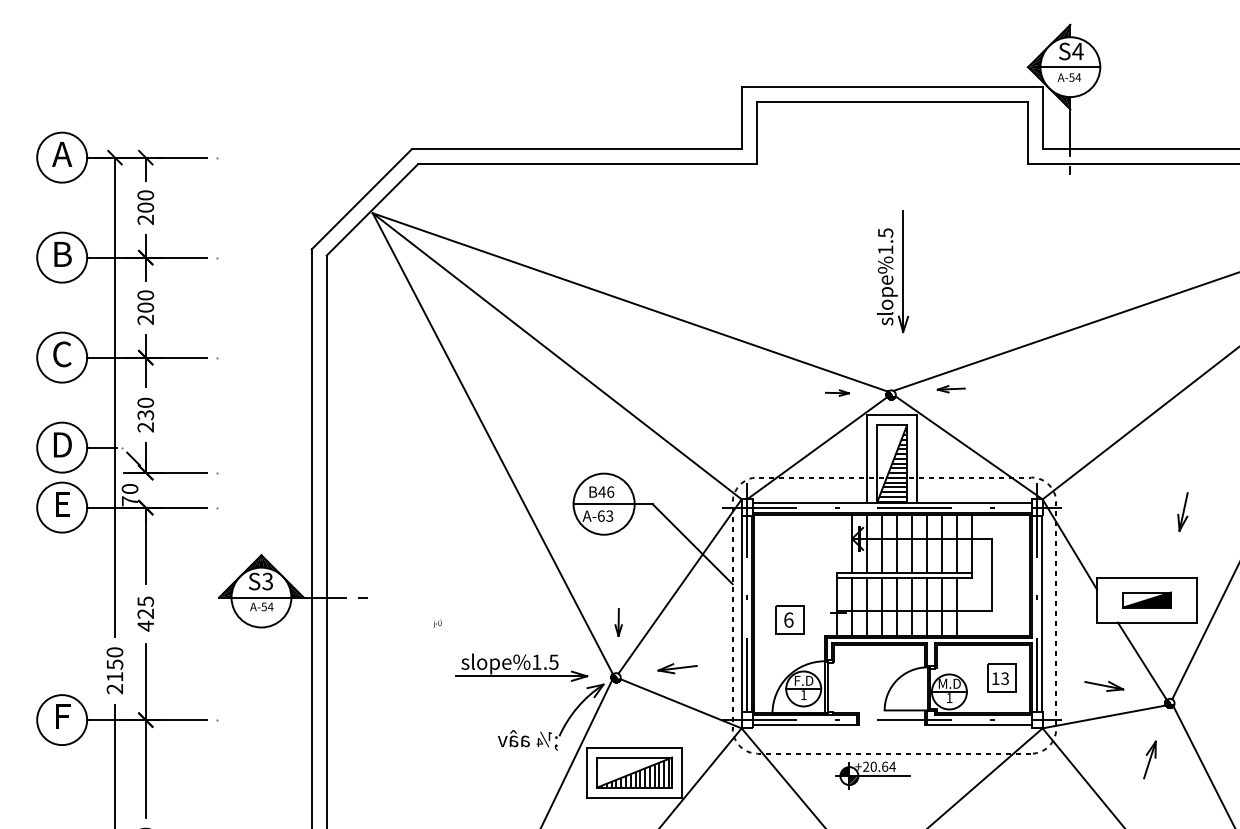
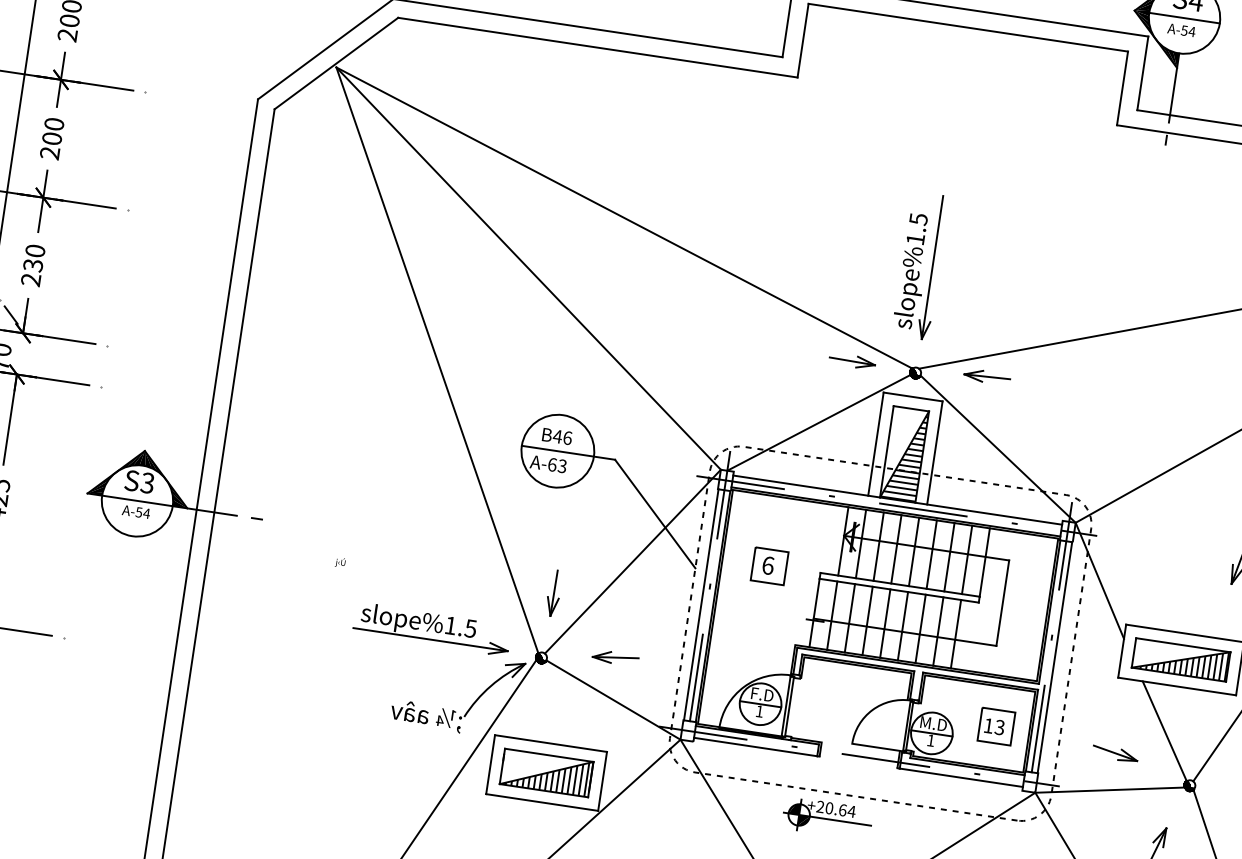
part: (893, 271) -> (921, 266), moved
part: (951, 388) -> (987, 376), size x1.43
part: (837, 392) -> (852, 360), size x1.67
part: (1146, 599) -> (1180, 659), size x1.67
part: (789, 619) -> (769, 565), moved
part: (618, 622) -> (553, 593), size x1.43

